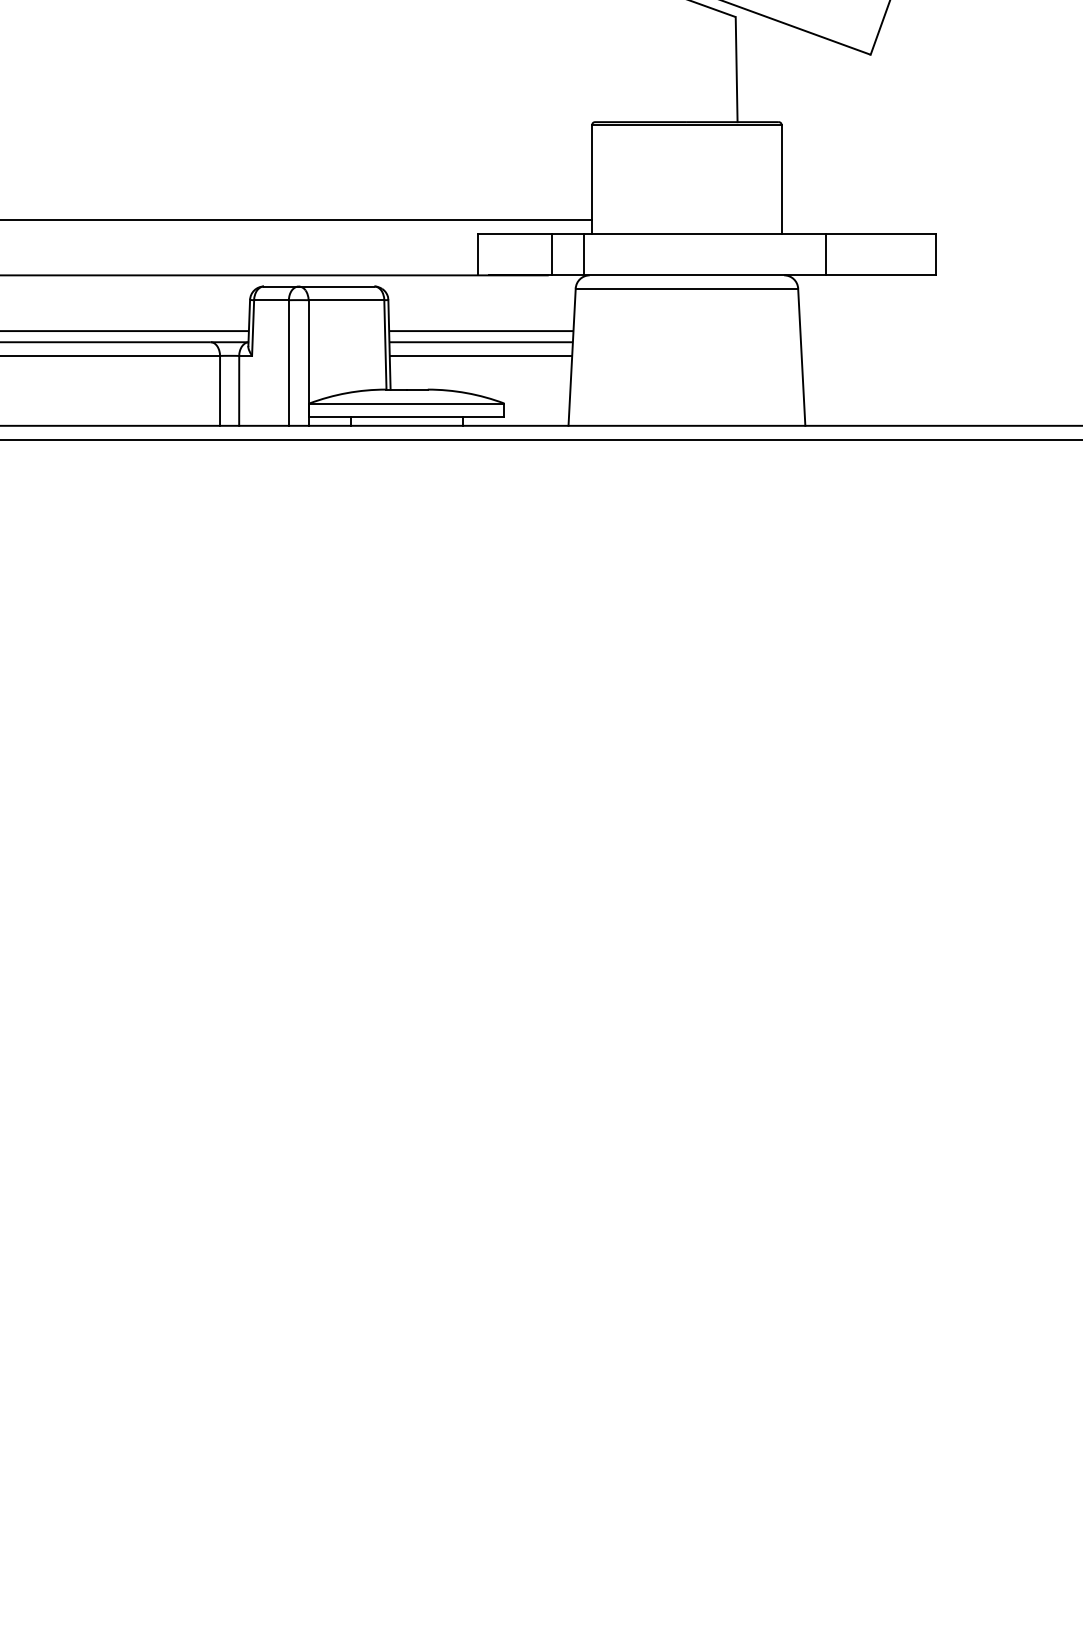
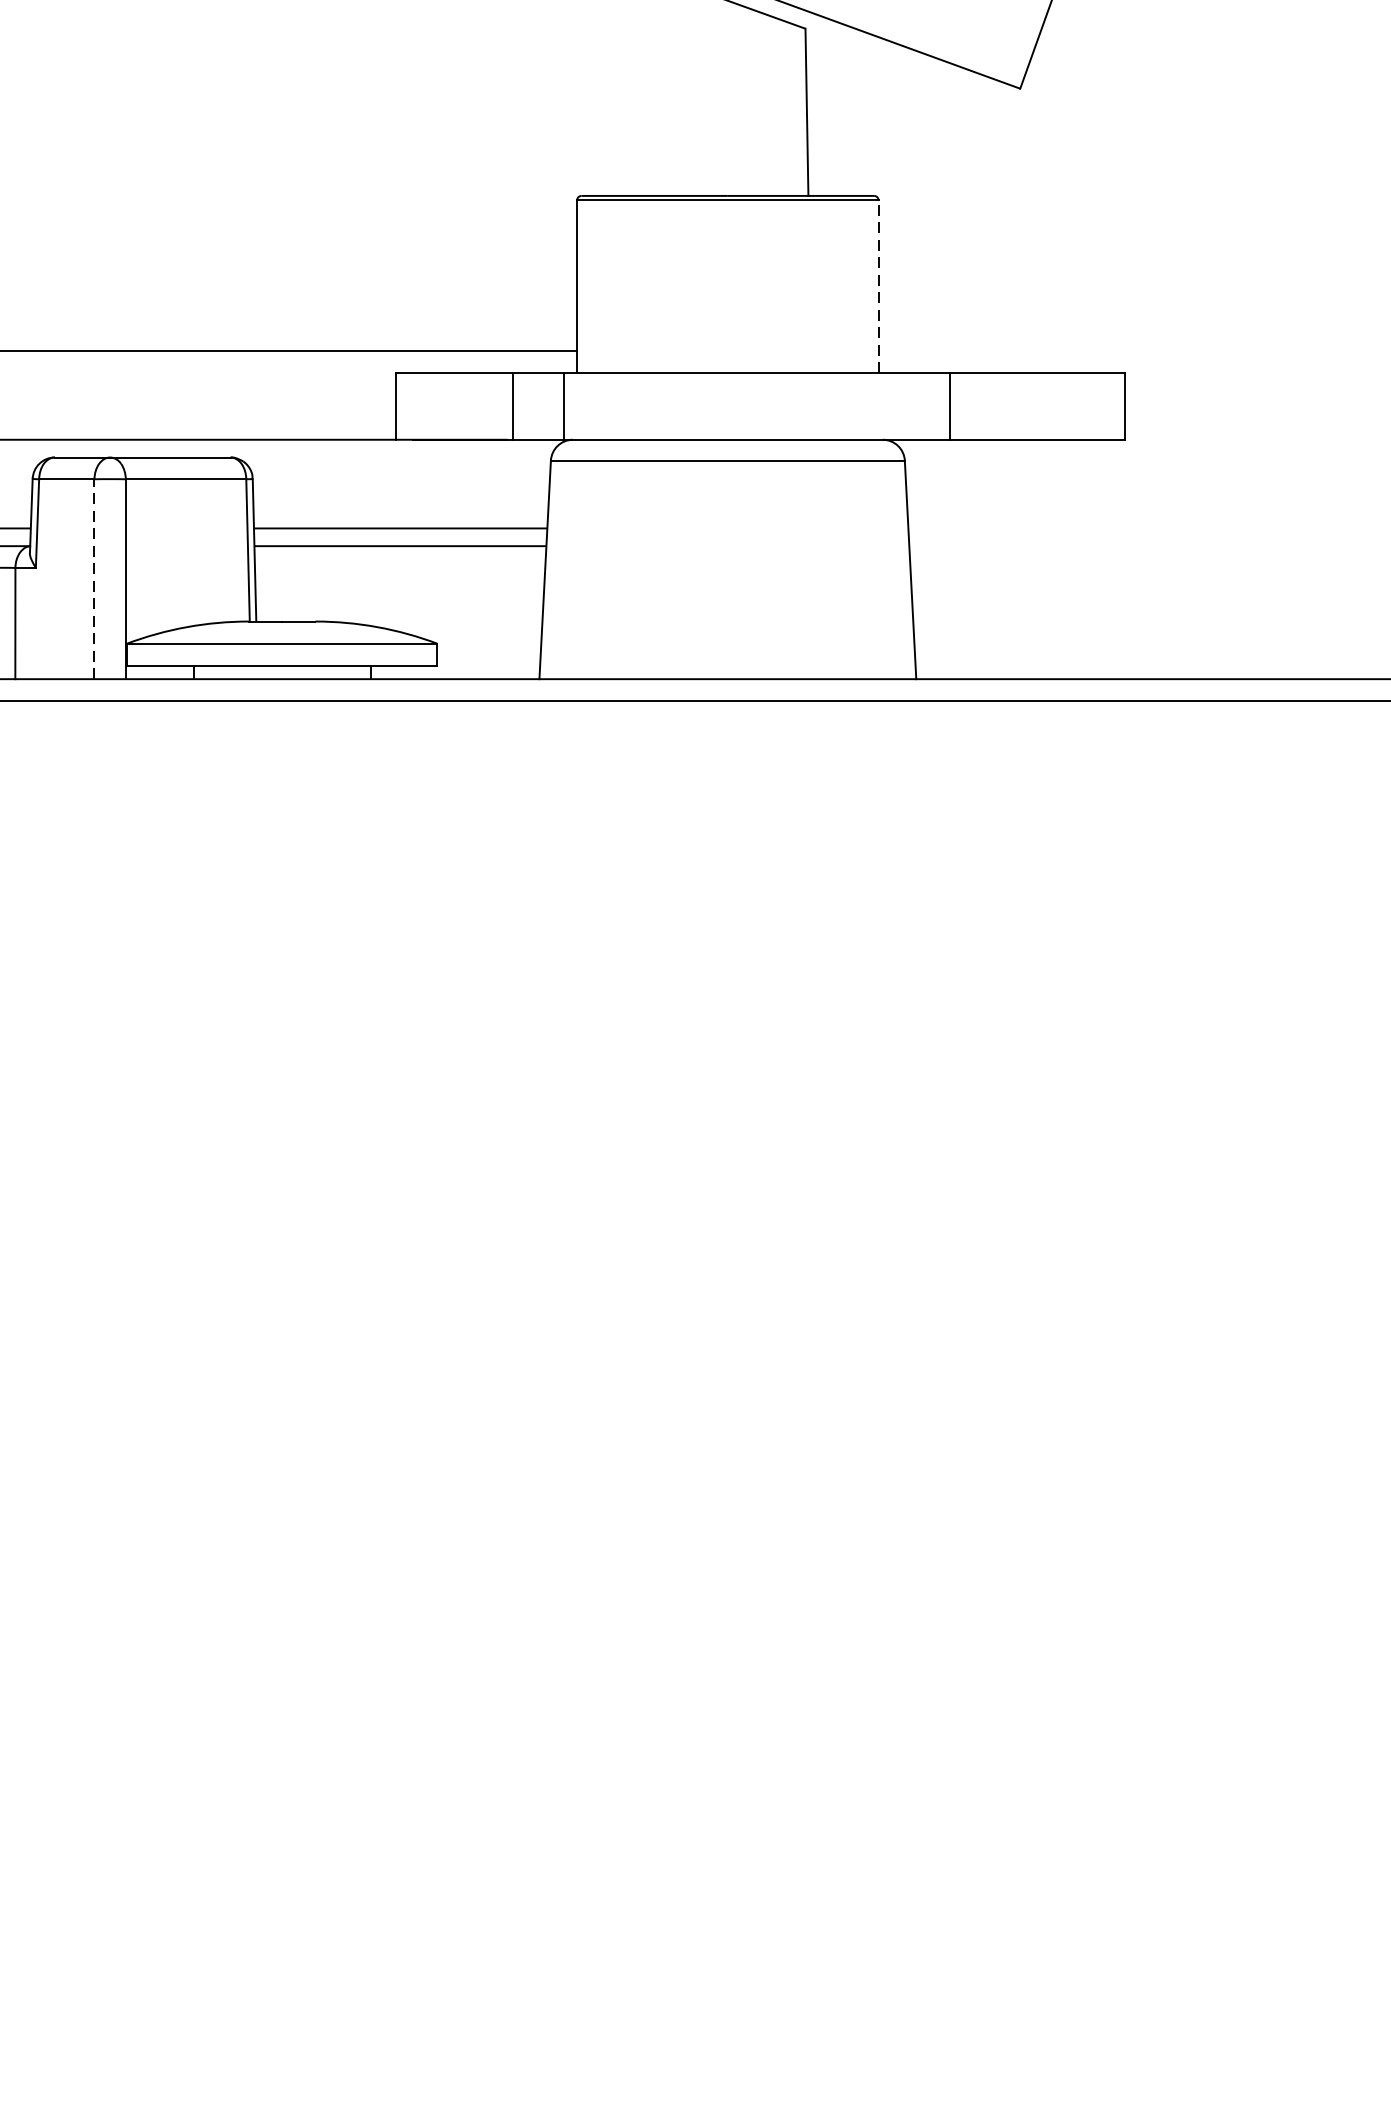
line: (781, 178) -> (878, 285), solid -> dashed
line: (480, 355) -> (399, 567), removed
line: (288, 363) -> (93, 579), solid -> dashed

